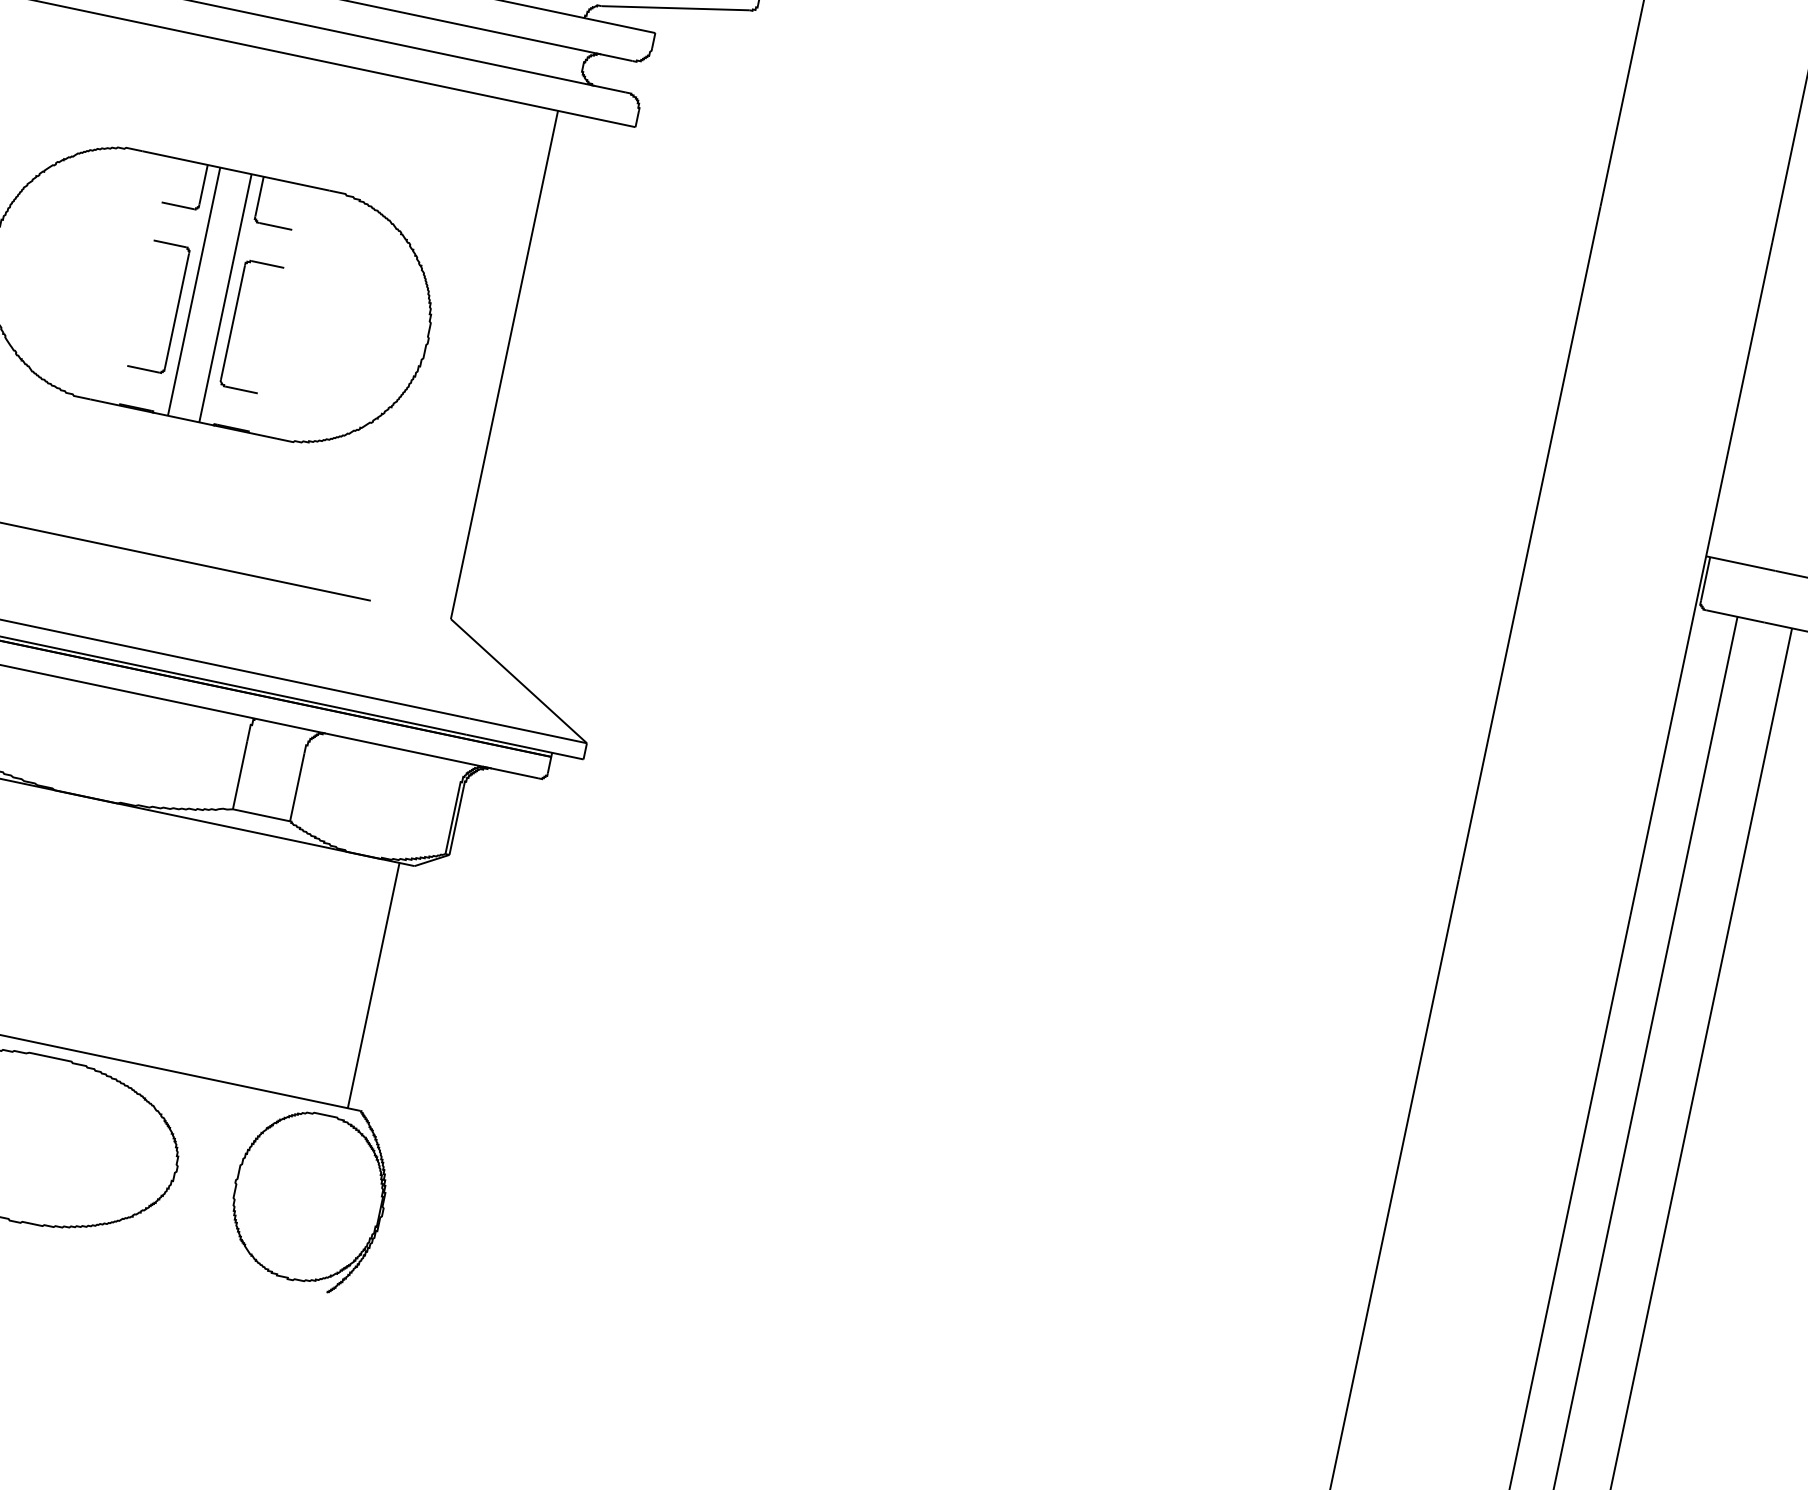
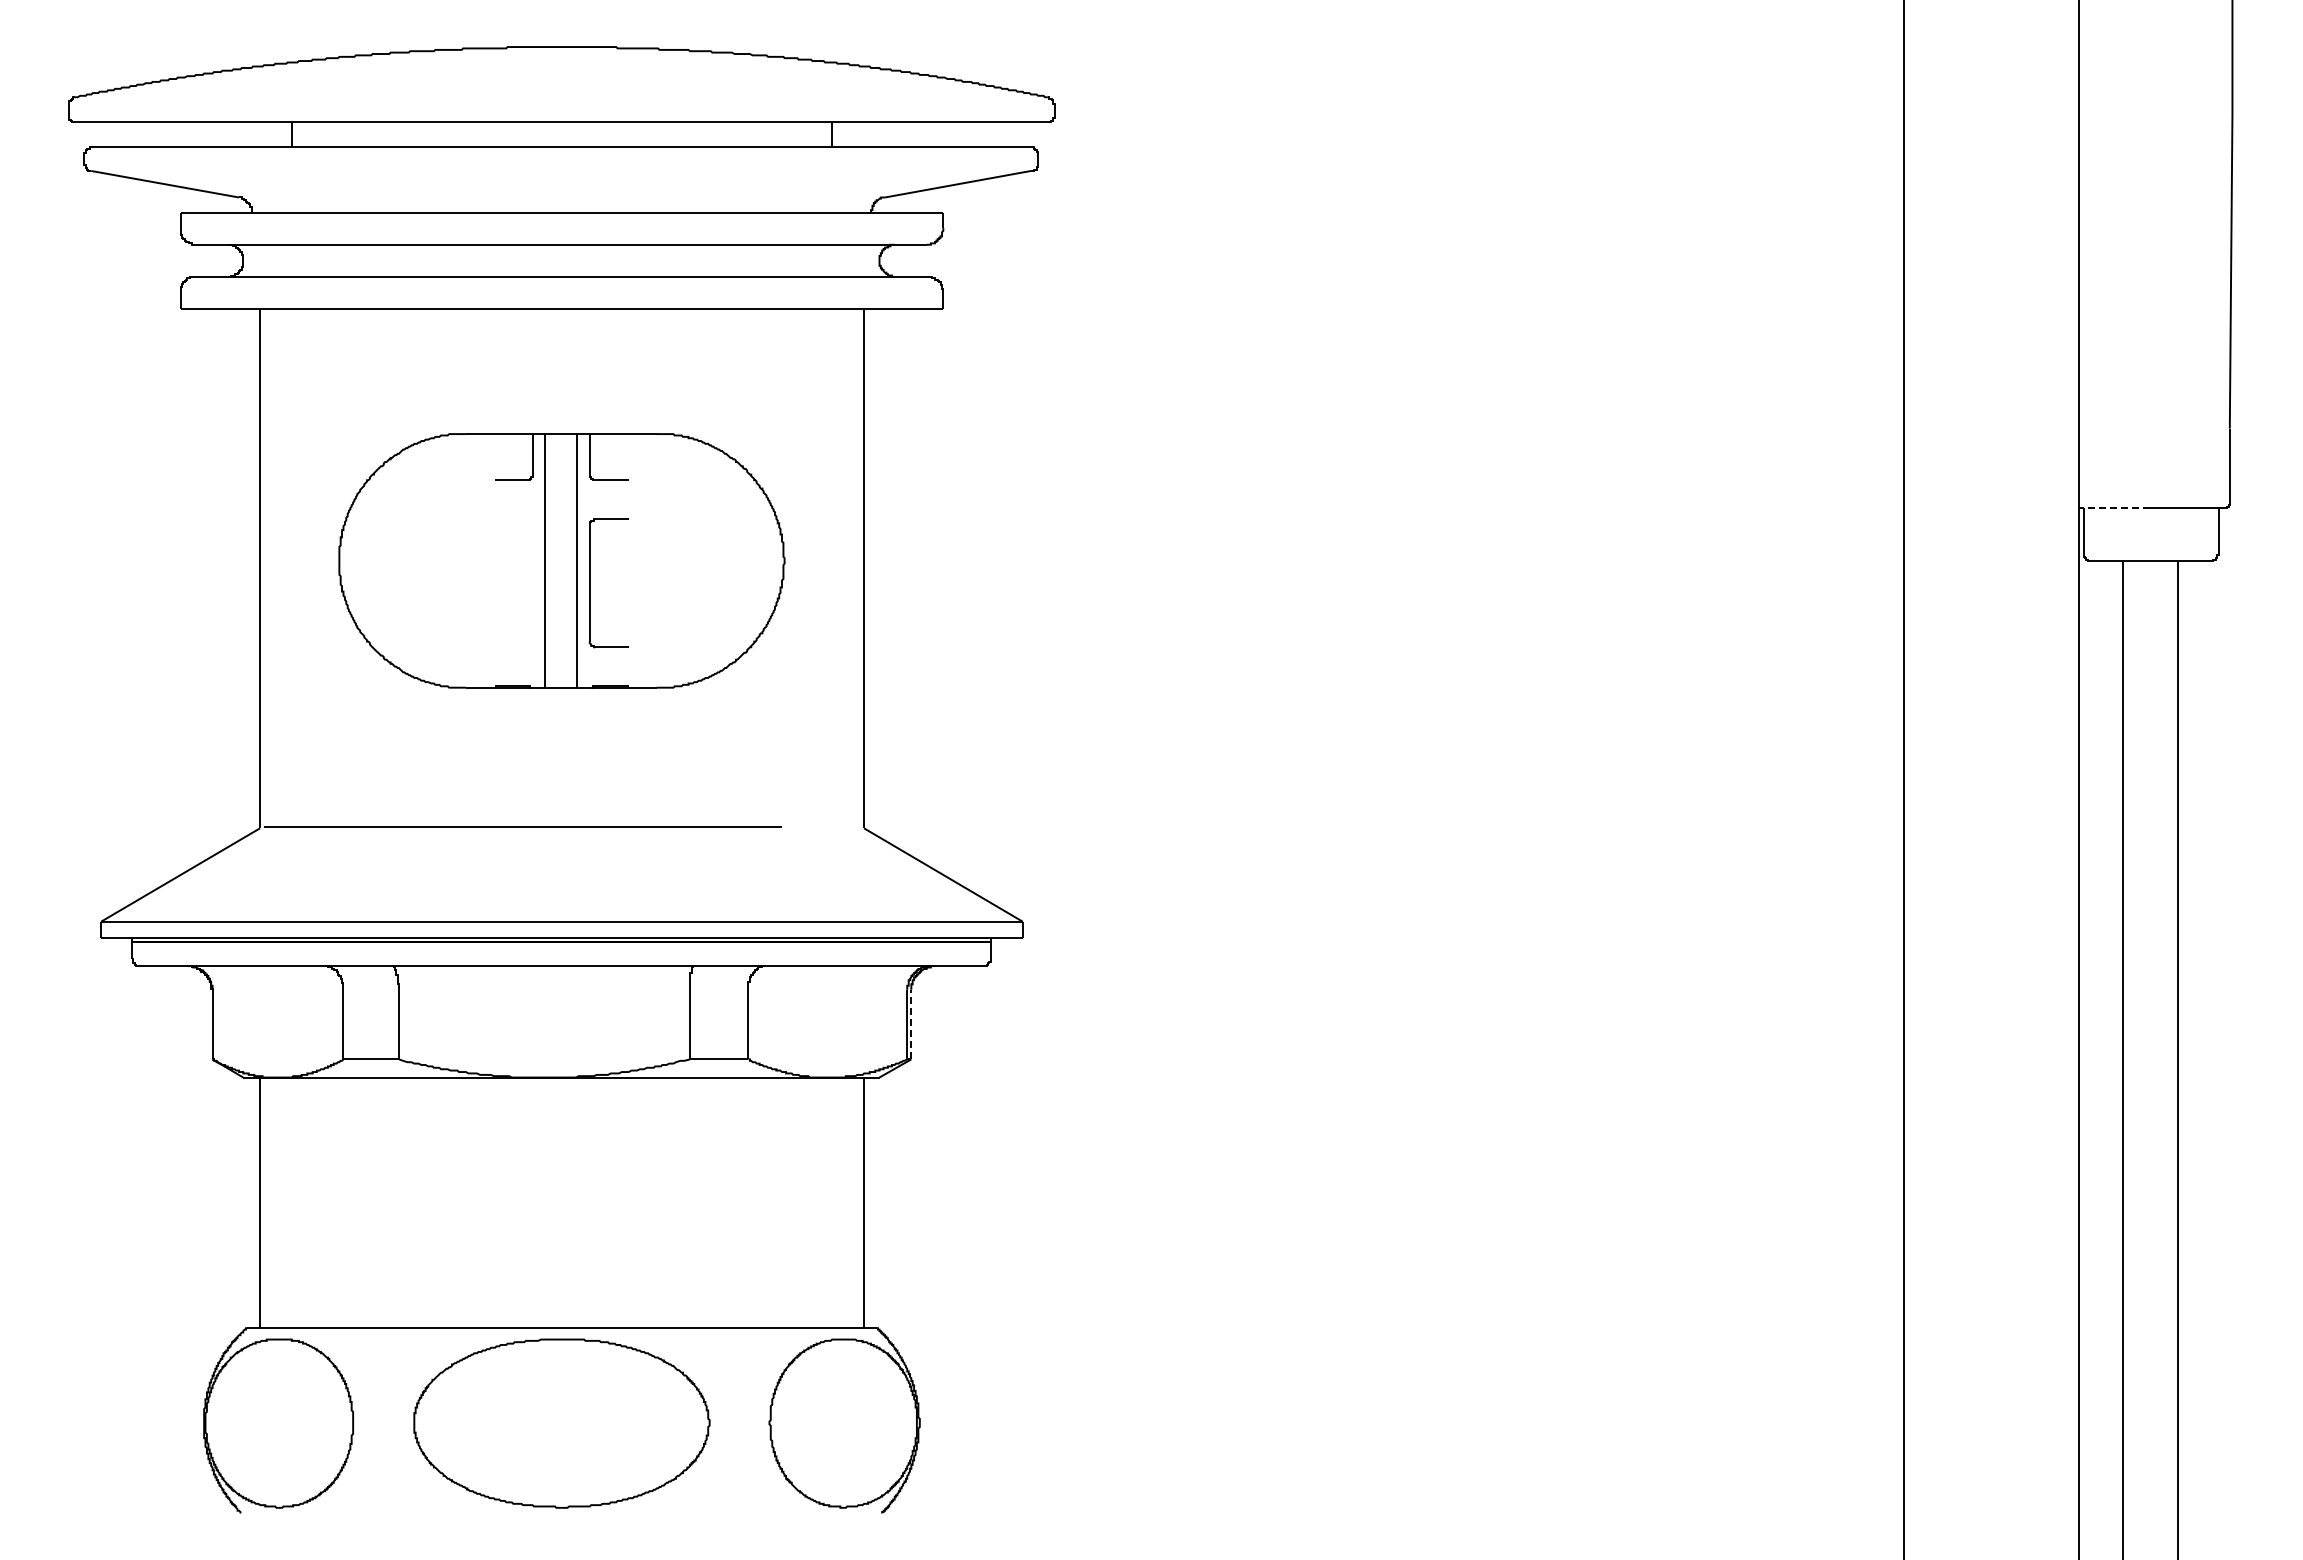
part: (177, 310) -> (532, 582), removed
line: (1740, 563) -> (2114, 508), solid -> dashed
line: (456, 820) -> (911, 1024), solid -> dashed

